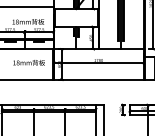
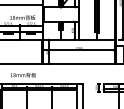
text: (28, 62) -> (22, 74), moved

